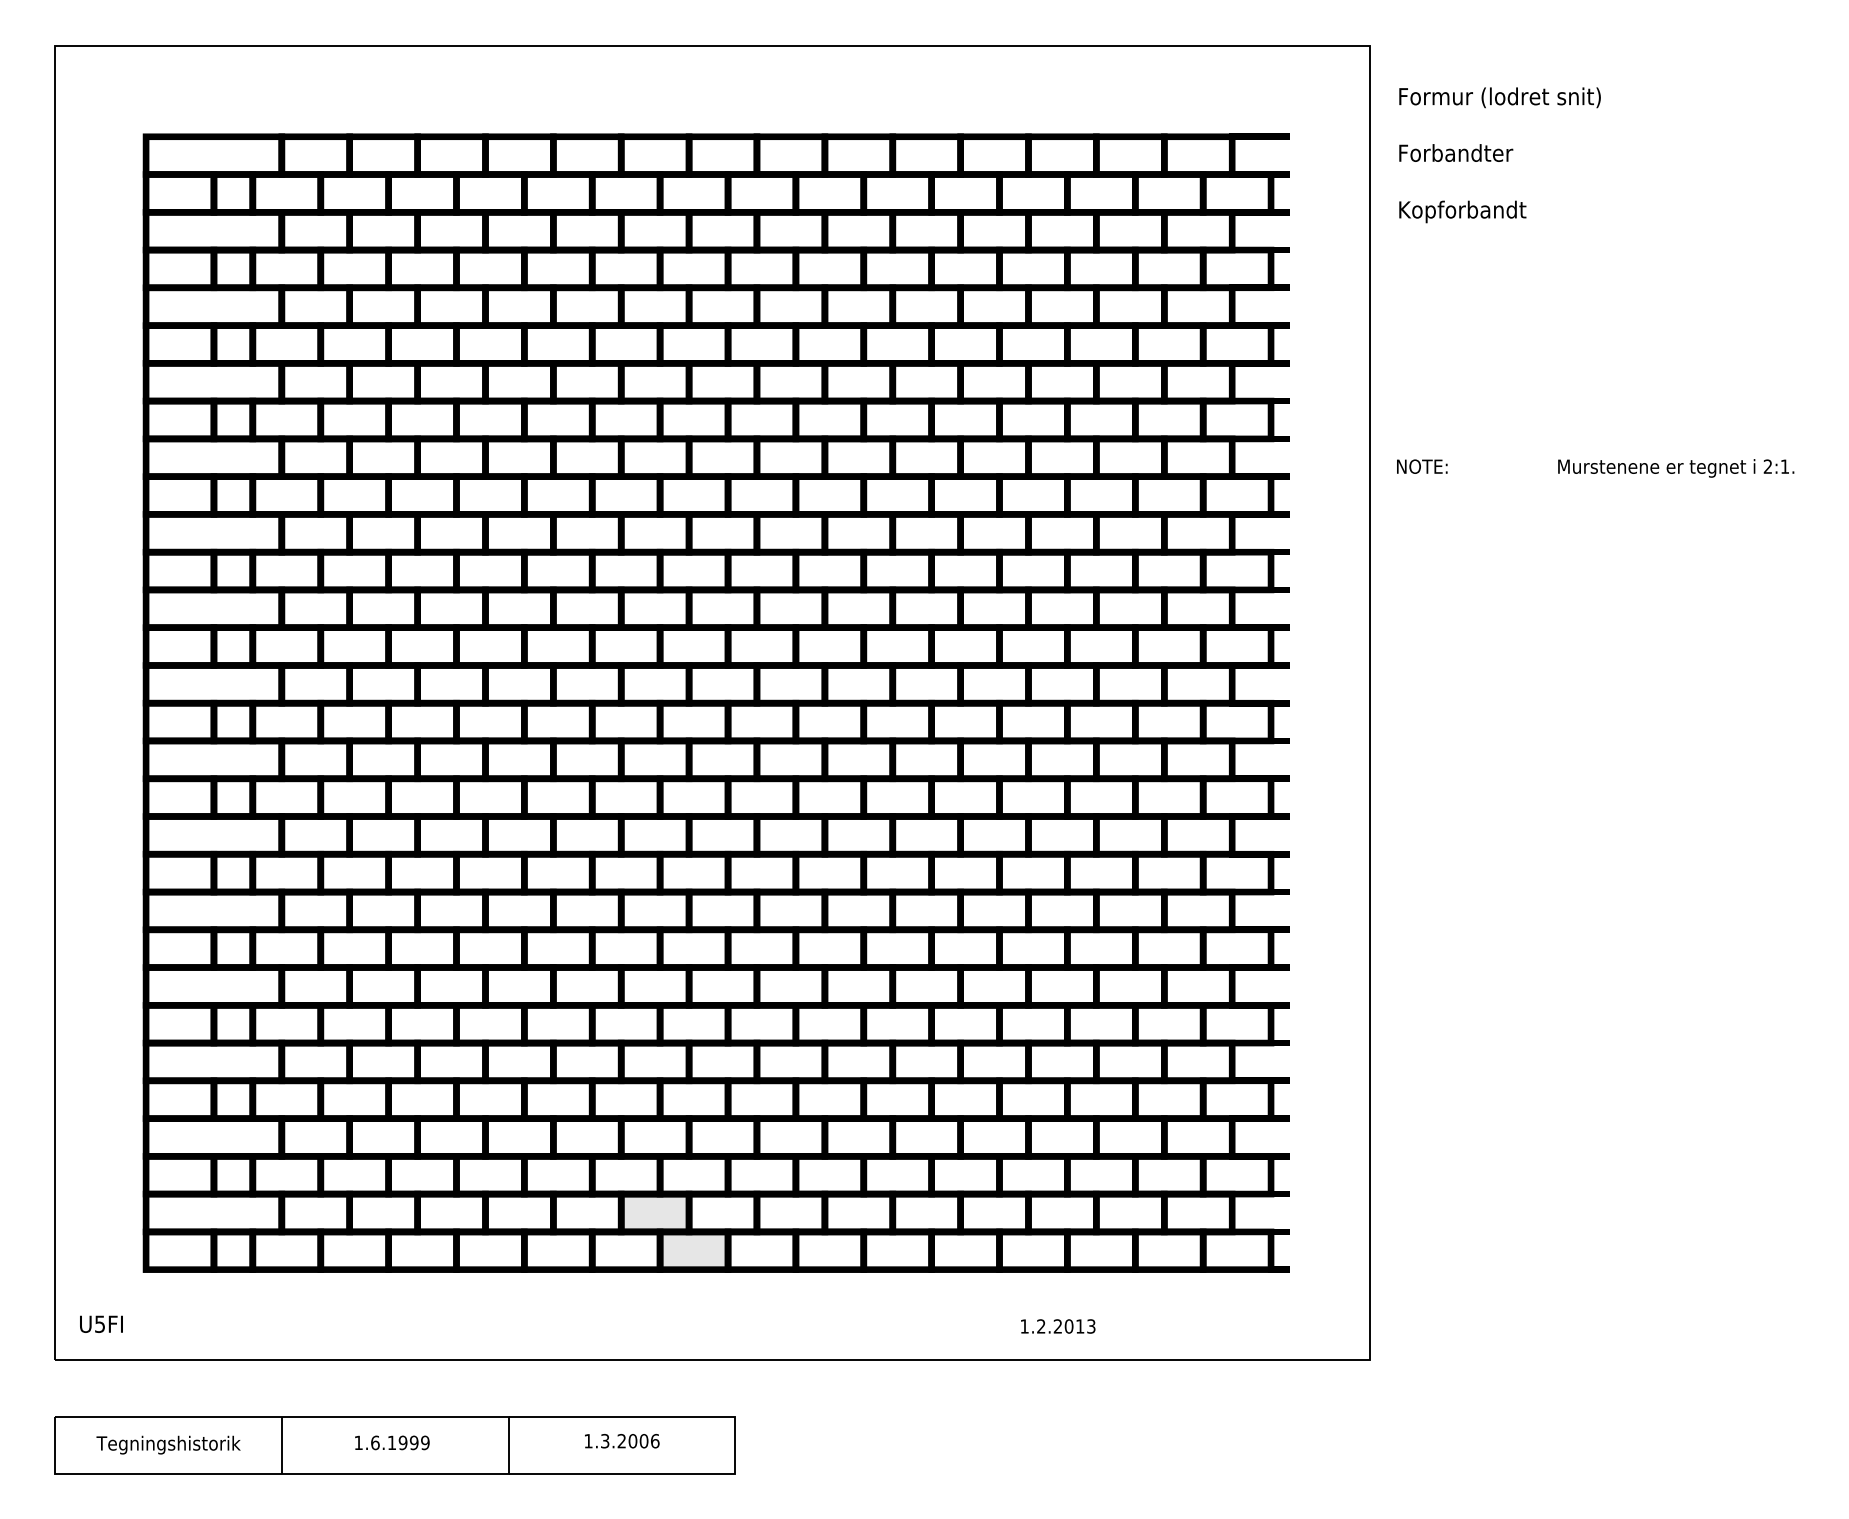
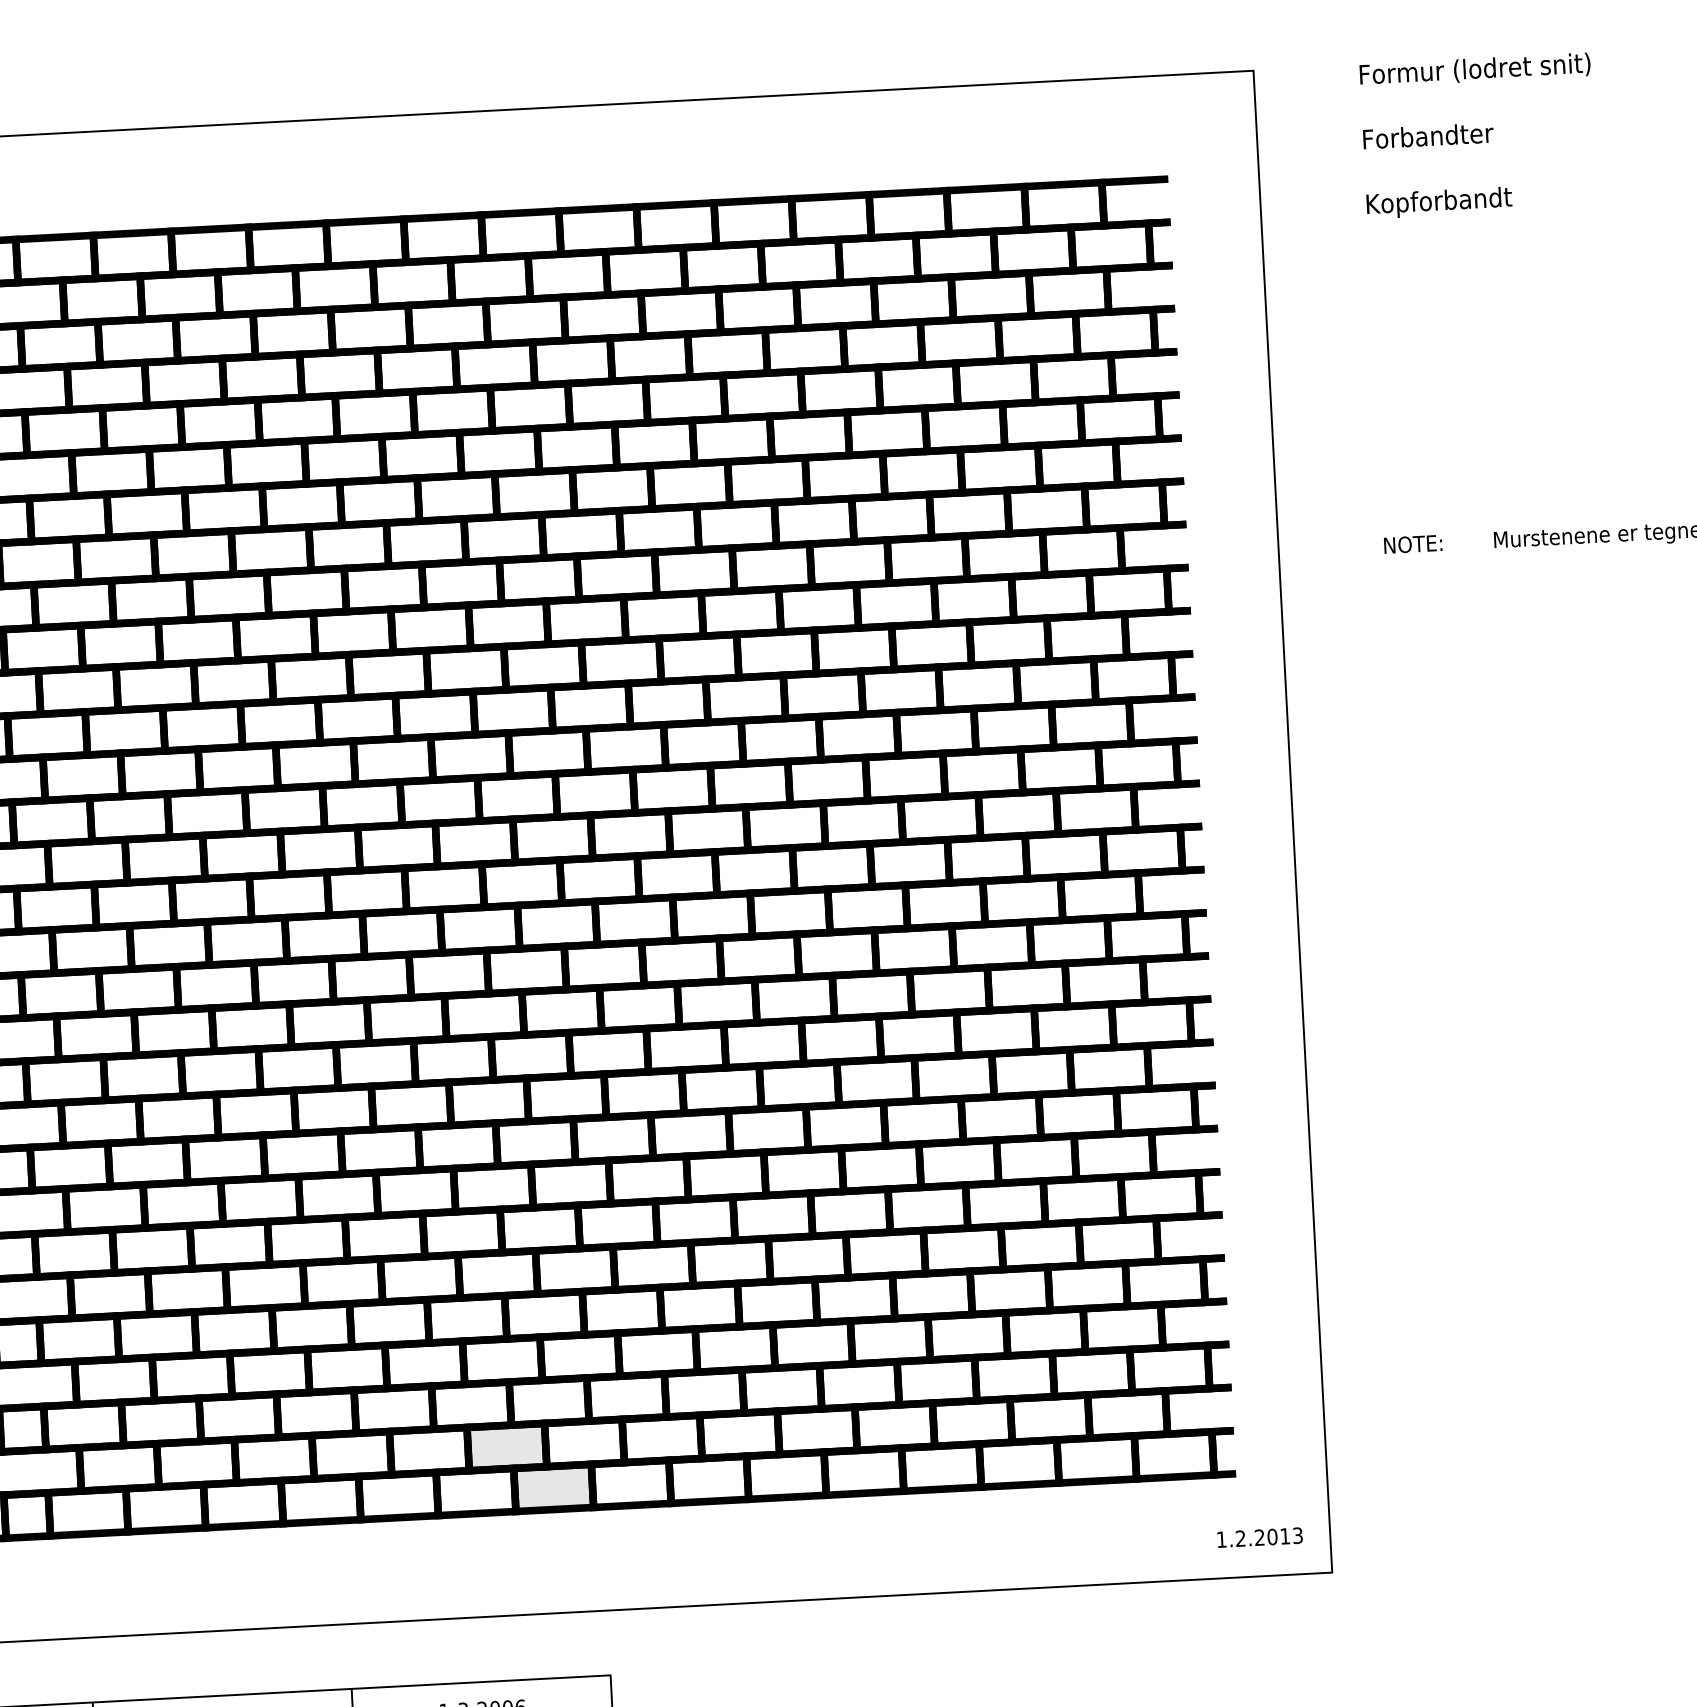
text: (1499, 155) -> (1478, 136), moved
text: (1422, 466) -> (1413, 544), moved
text: (1058, 1326) -> (1260, 1537), moved

